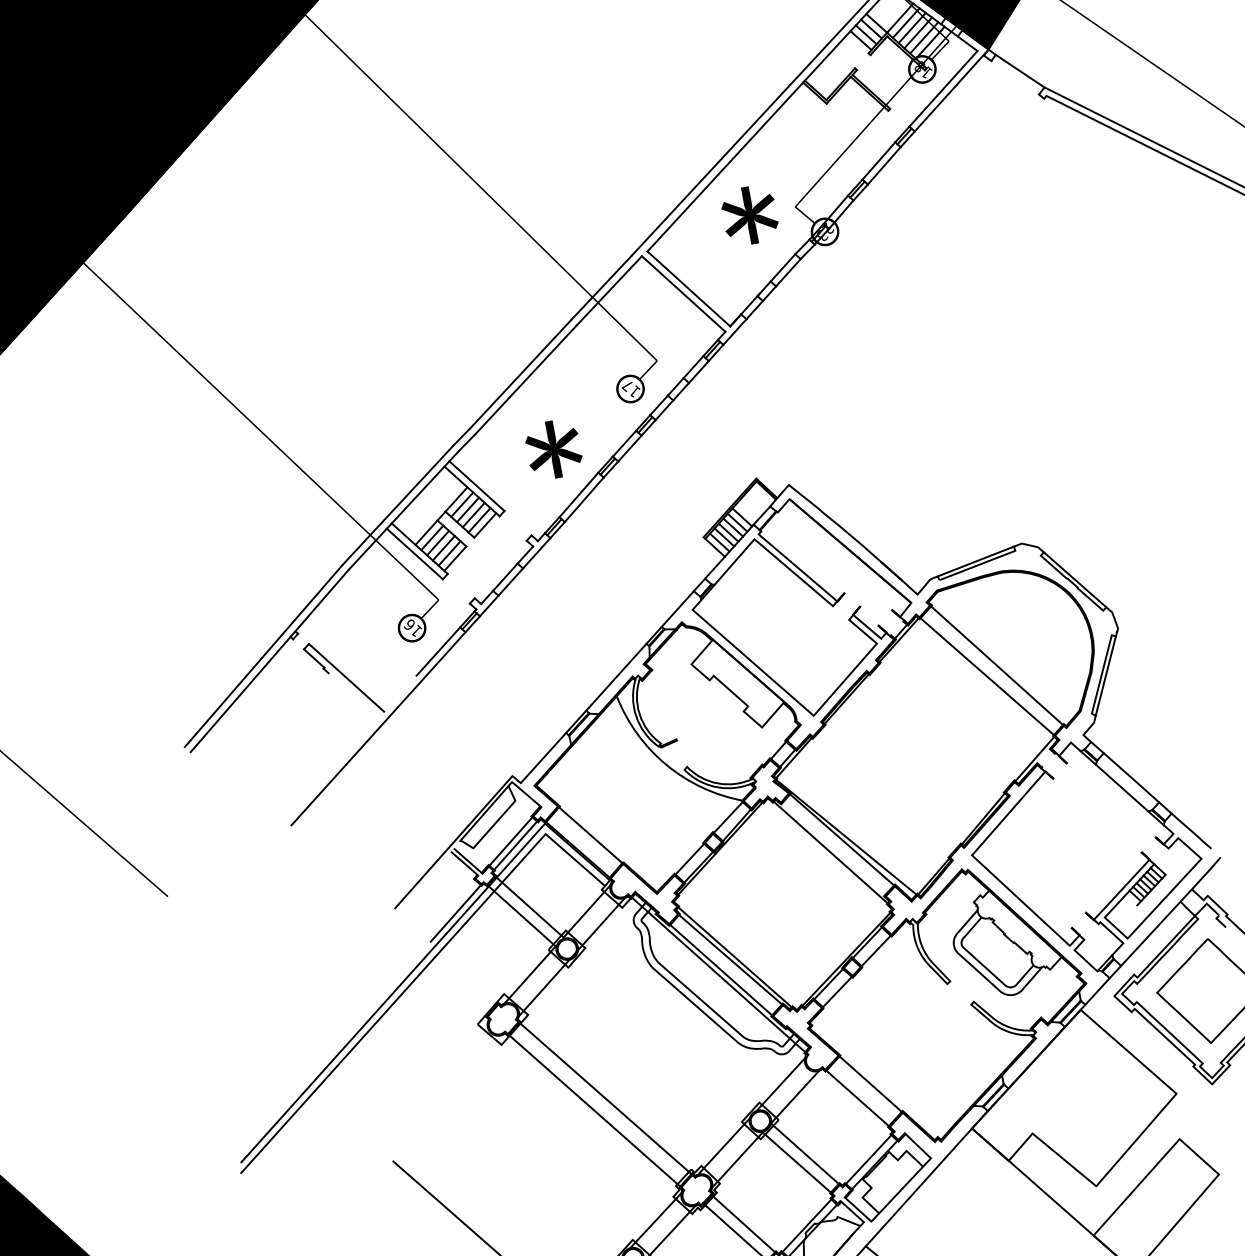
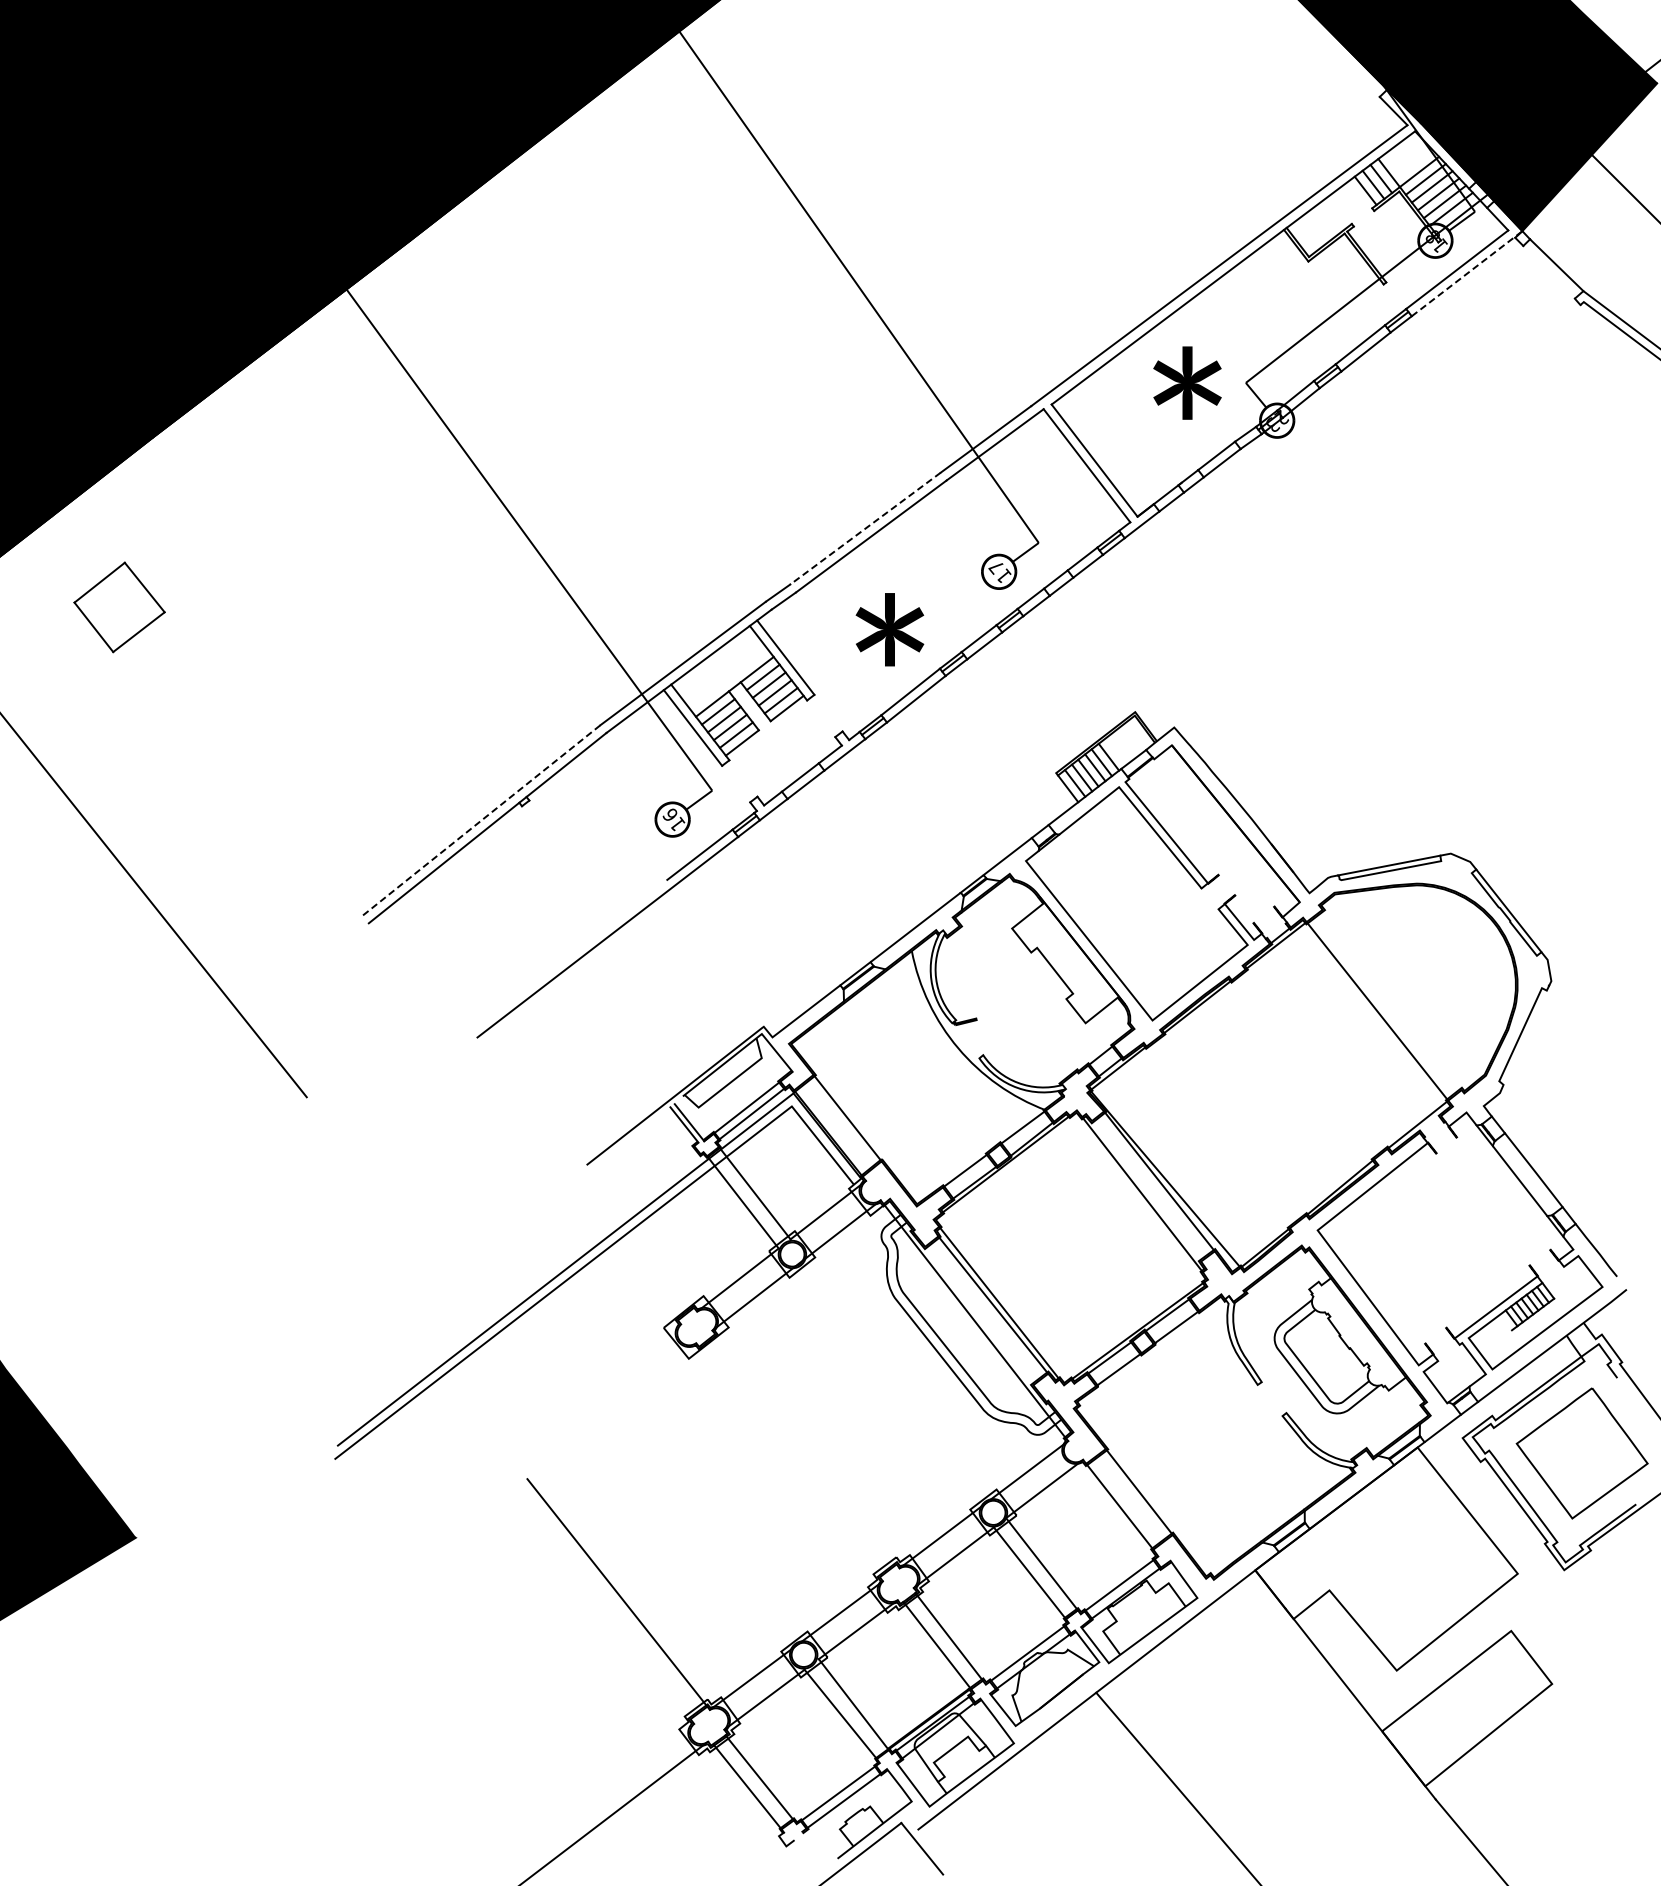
line: (951, 90) -> (1467, 273), solid -> dashed
line: (520, 374) -> (865, 528), solid -> dashed
line: (263, 656) -> (481, 820), solid -> dashed
line: (996, 665) -> (1391, 999), removed
line: (1105, 675) -> (1524, 1037), removed
part: (343, 678) -> (575, 866), removed
line: (456, 913) -> (662, 1184), removed
line: (721, 969) -> (979, 1315), removed
line: (605, 1098) -> (805, 1449), removed
line: (594, 1110) -> (789, 1461), removed

